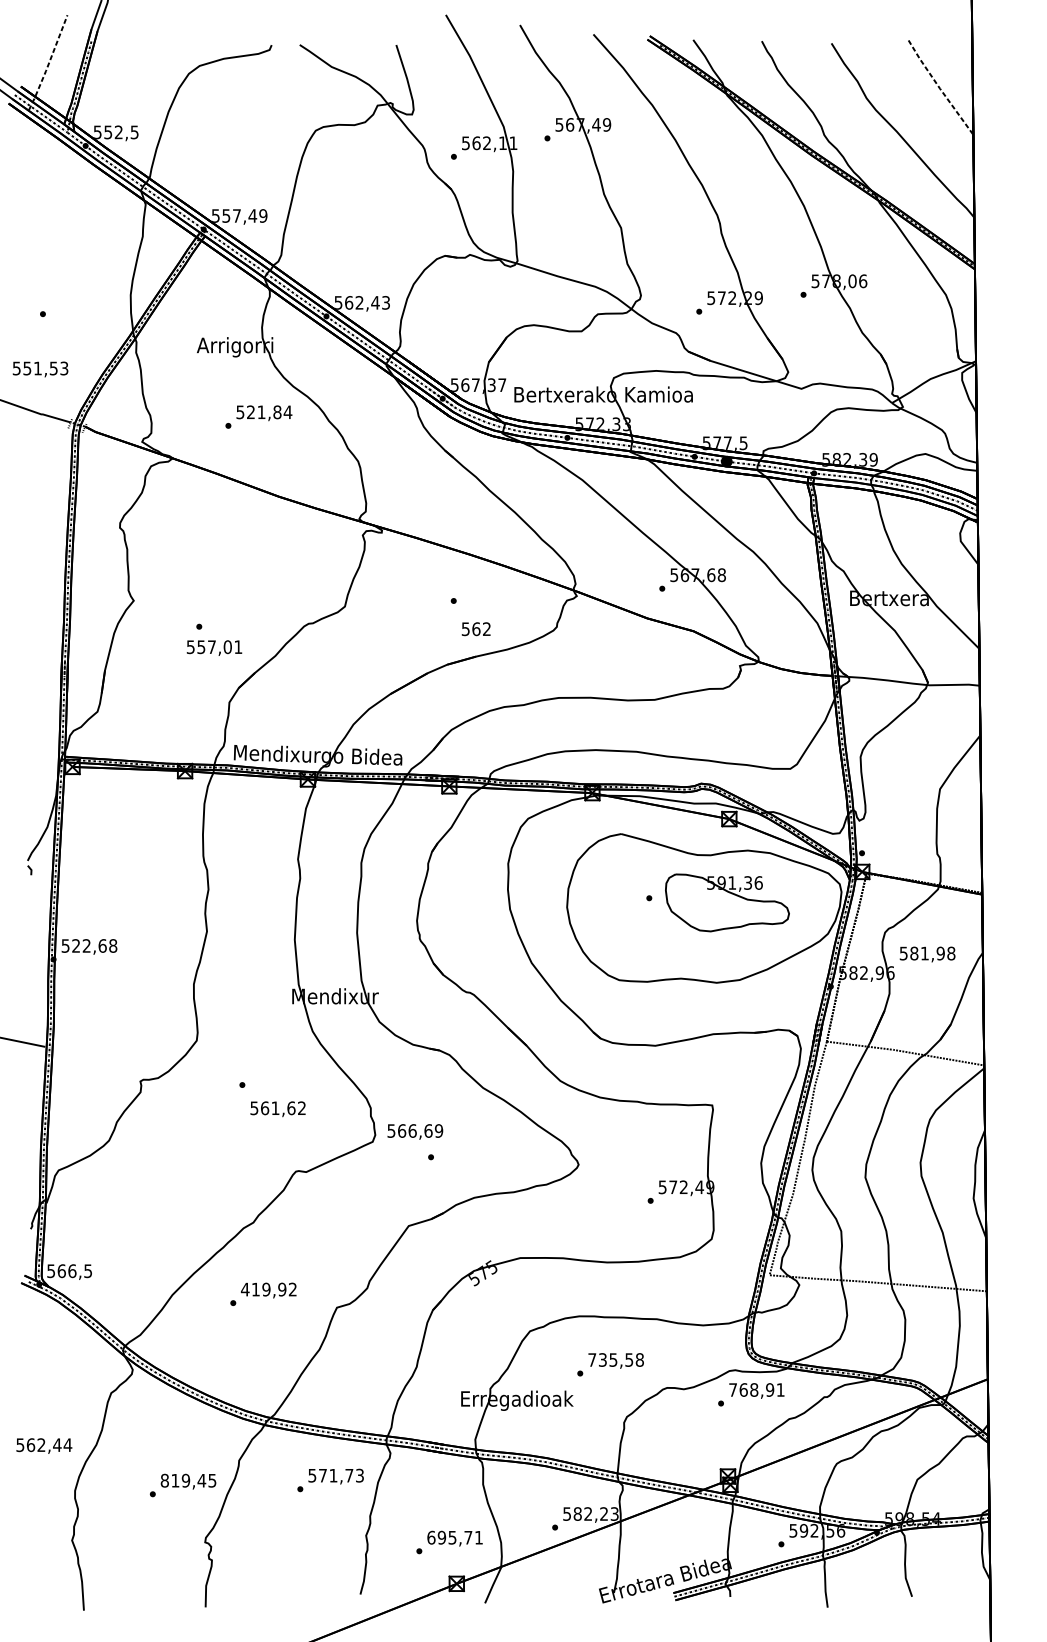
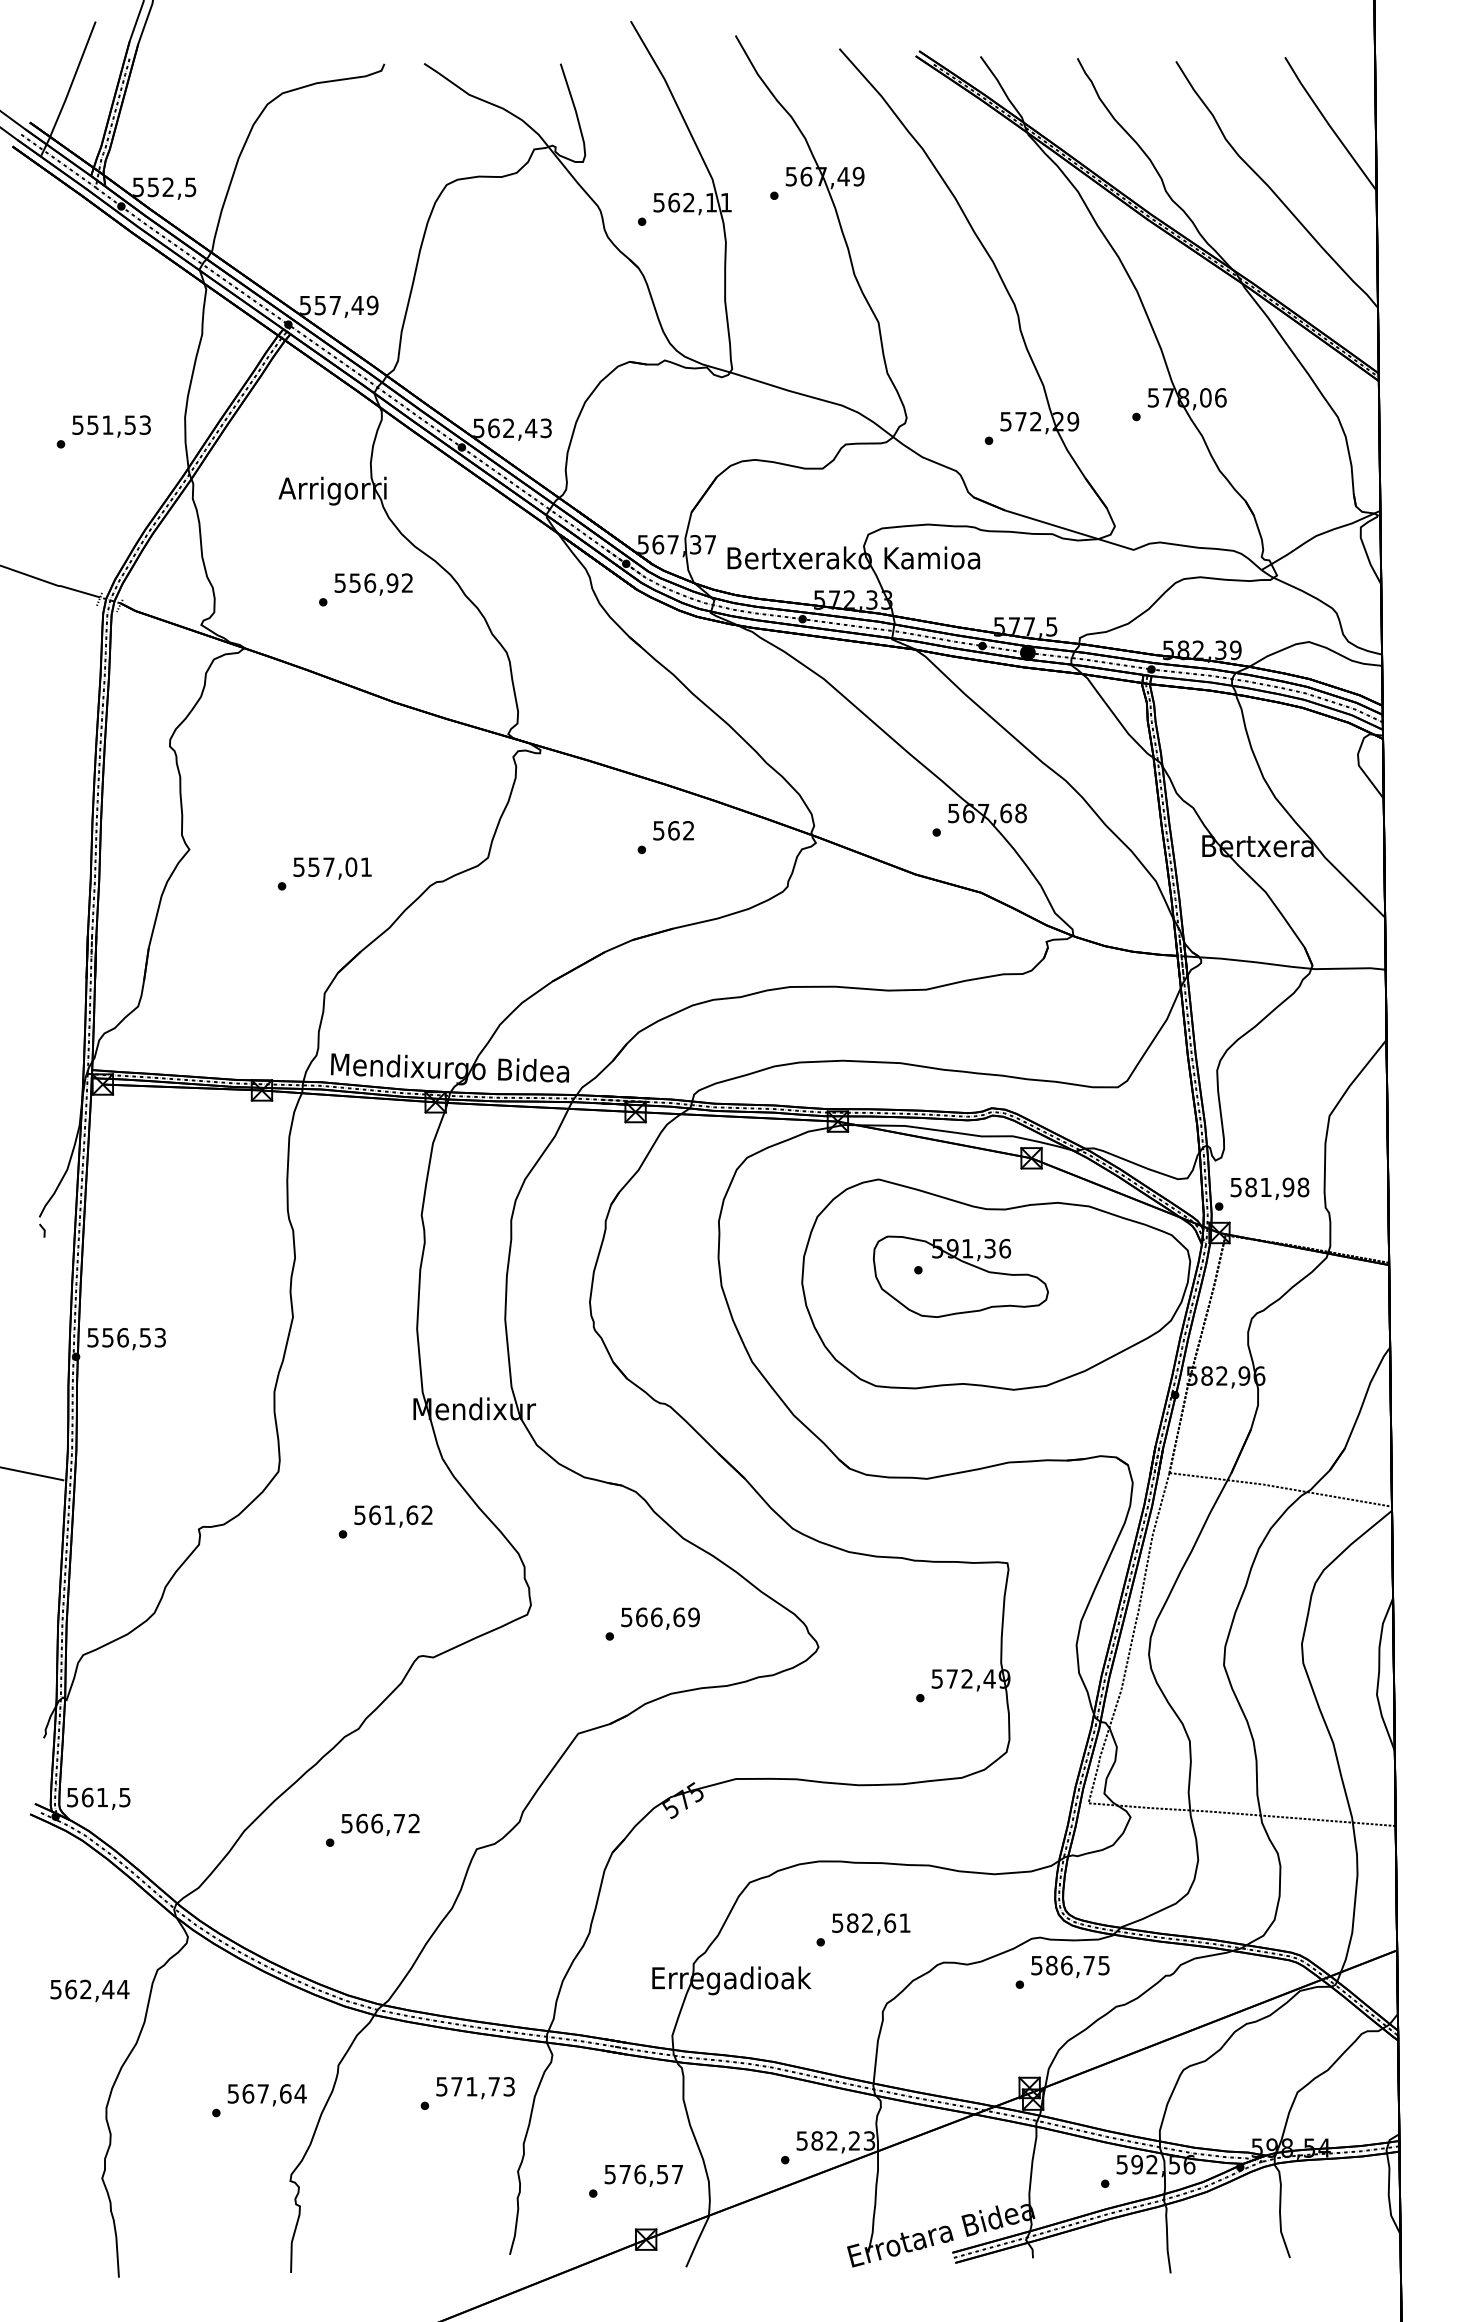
line: (48, 63) -> (69, 90), dashed -> solid
line: (939, 87) -> (1328, 124), dashed -> solid
text: (40, 369) -> (111, 426), moved
text: (269, 411) -> (381, 582), 521,84 -> 556,92
text: (476, 628) -> (673, 830), moved
text: (214, 648) -> (332, 868), moved
part: (727, 902) -> (960, 1276), moved
text: (94, 945) -> (134, 1337), 522,68 -> 556,53
text: (927, 954) -> (1269, 1188), moved
text: (278, 1109) -> (393, 1516), moved
text: (415, 1131) -> (660, 1618), moved
text: (72, 1271) -> (102, 1797), 566,5 -> 561,5
text: (263, 1289) -> (372, 1823), 419,92 -> 566,72
text: (616, 1359) -> (871, 1922), 735,58 -> 582,61
text: (756, 1389) -> (1070, 1965), 768,91 -> 586,75
text: (44, 1445) -> (89, 1990), moved
text: (188, 1480) -> (266, 2093), 819,45 -> 567,64
text: (454, 1537) -> (643, 2174), 695,71 -> 576,57

